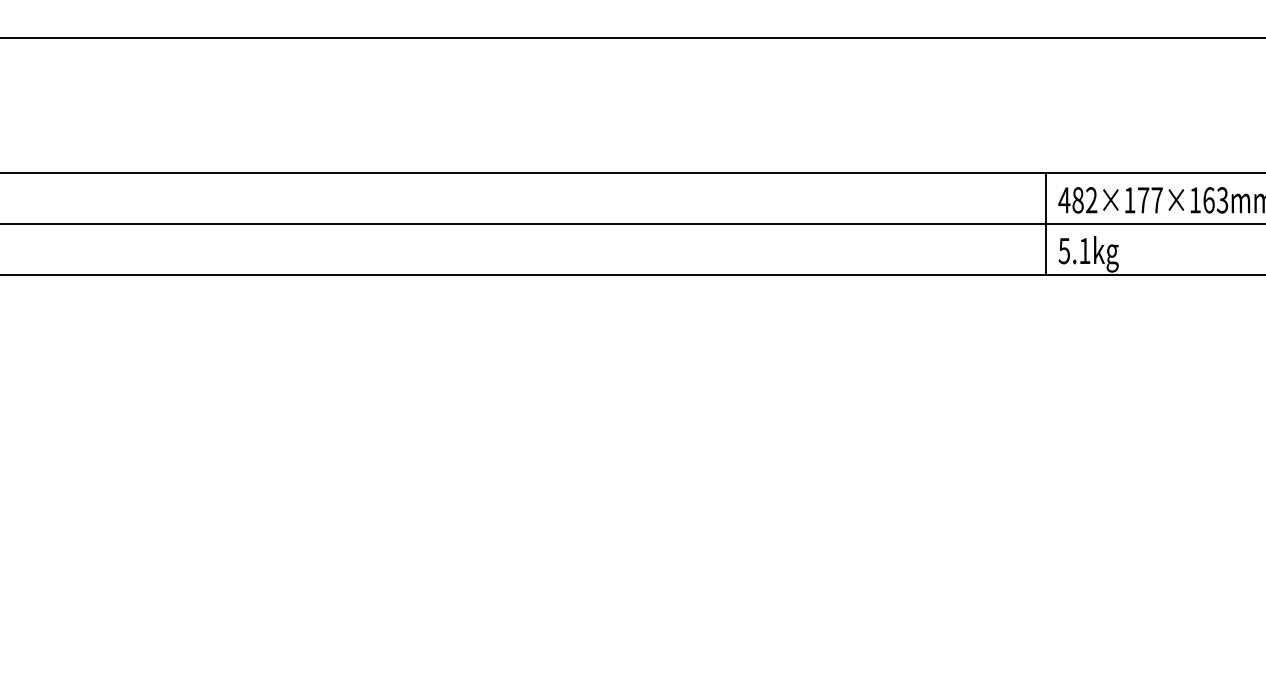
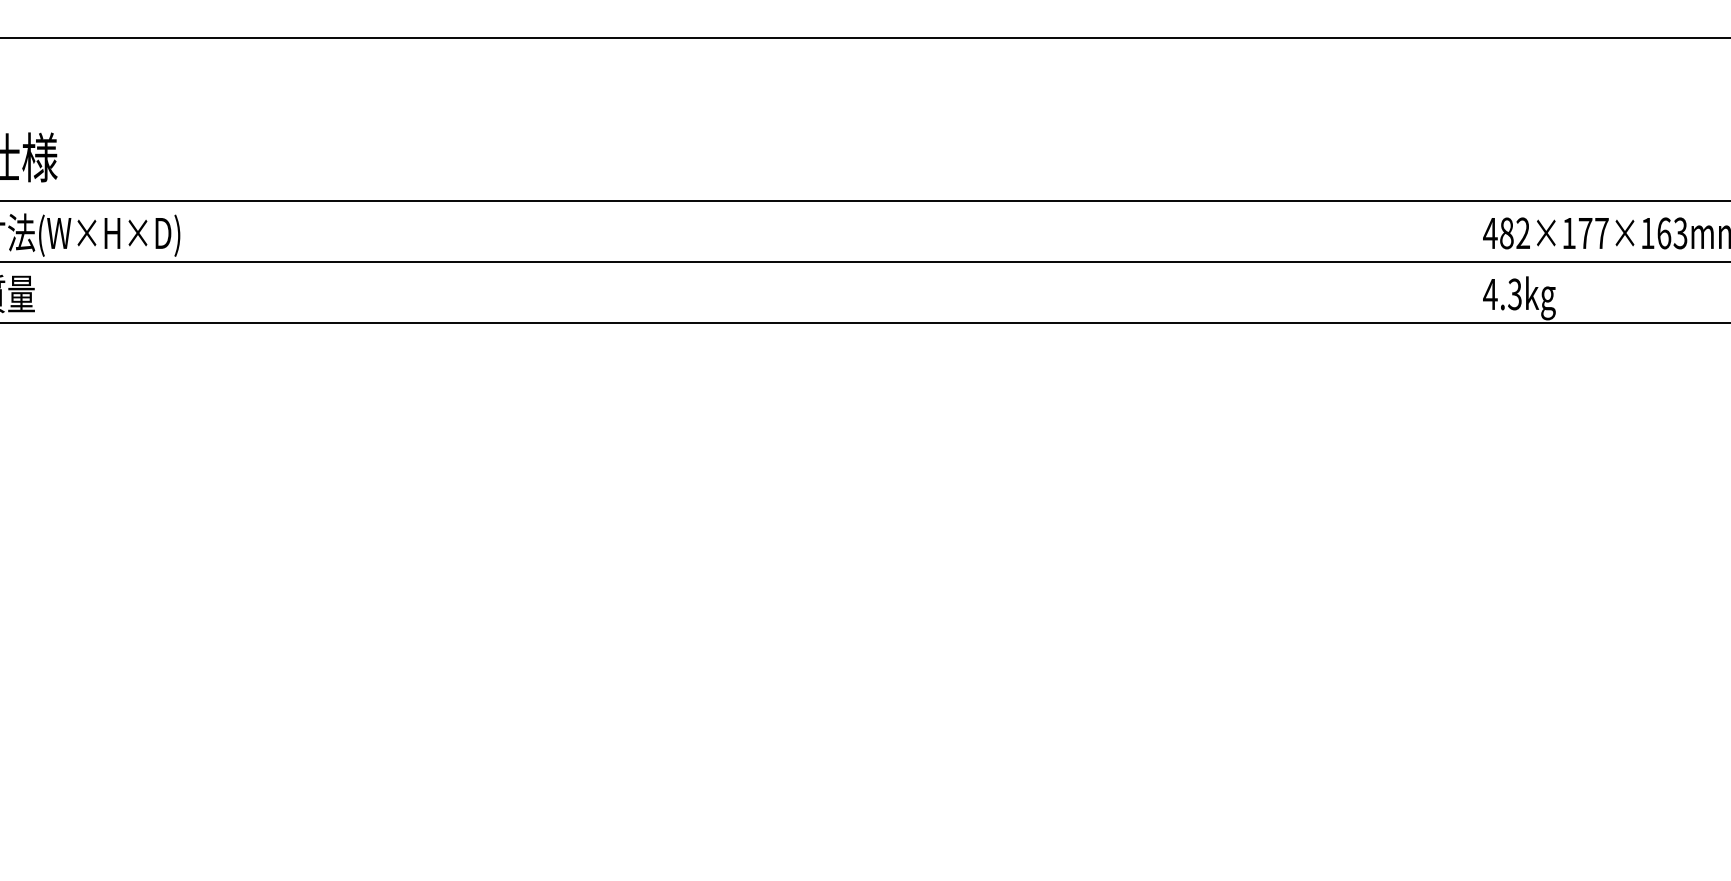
line: (1045, 223) -> (1467, 261), removed
text: (1074, 251) -> (1502, 294), 5.1kg -> 4.3kg

